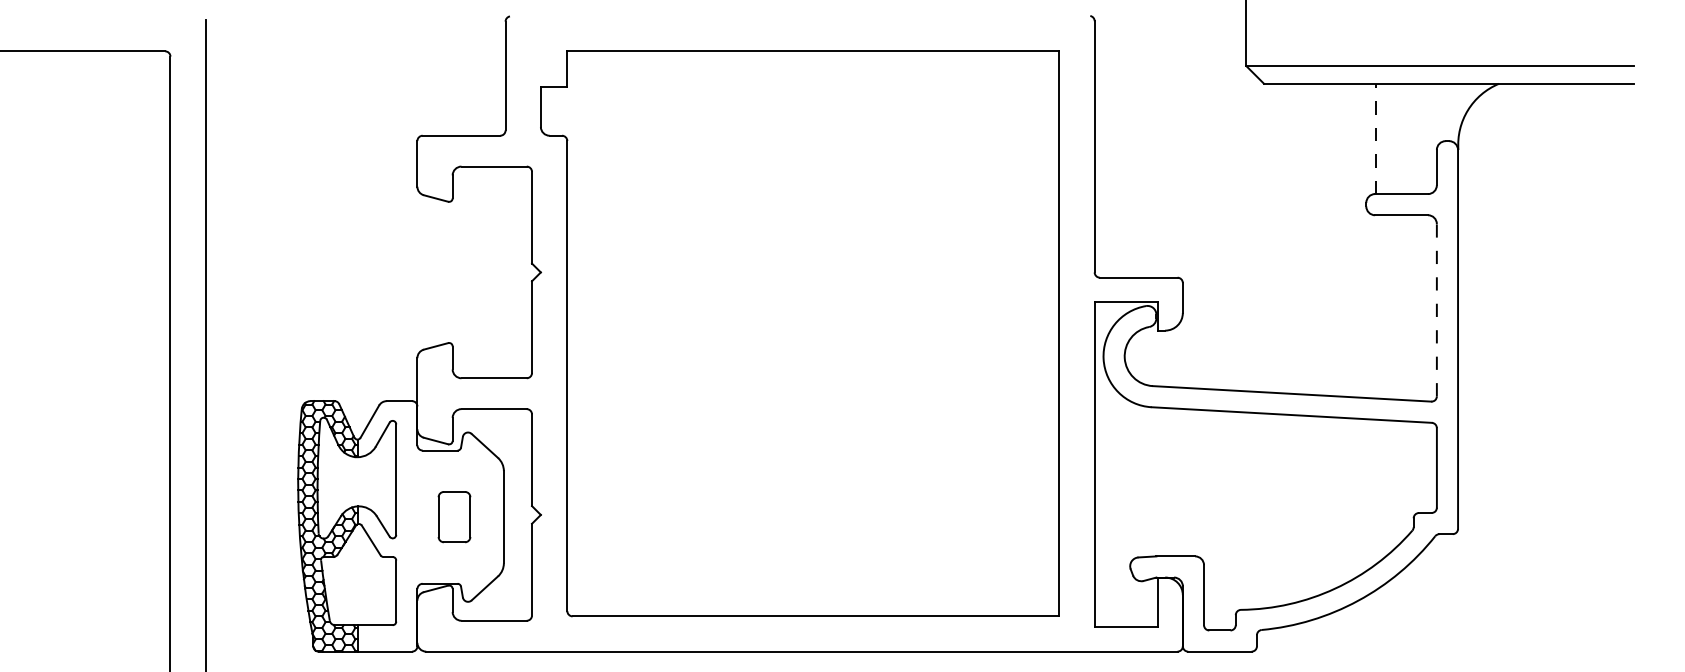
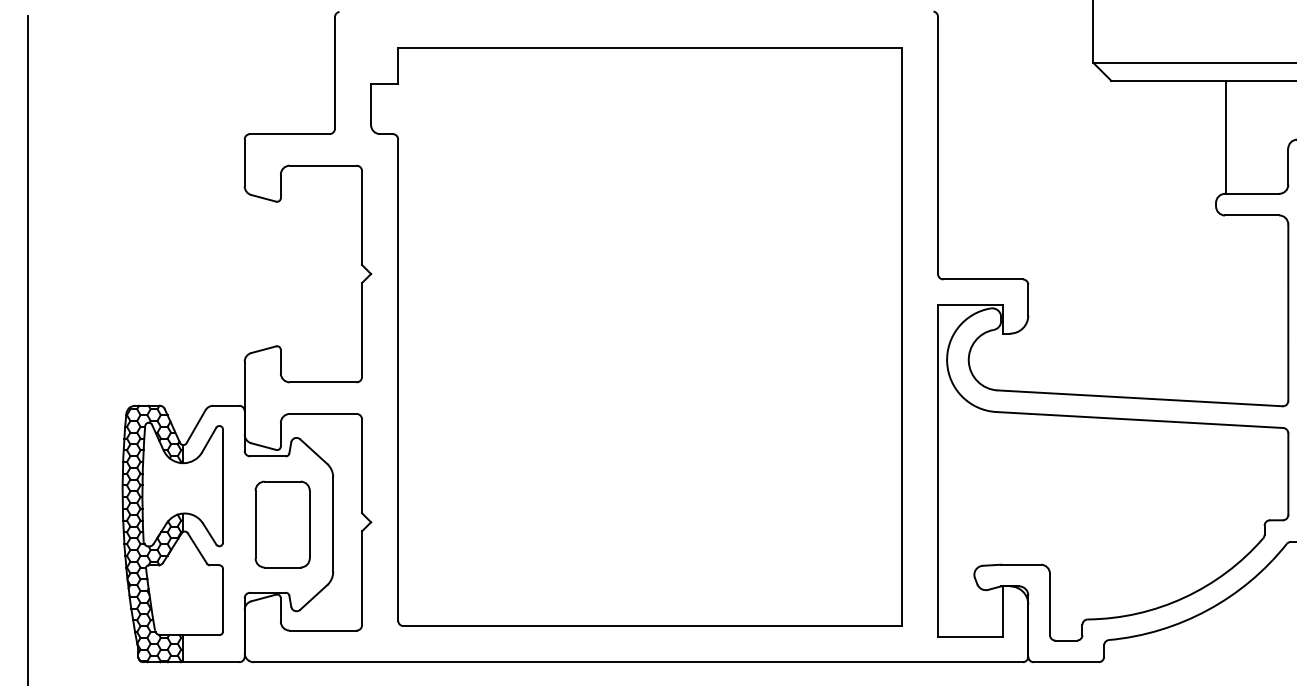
line: (1375, 138) -> (1225, 136), dashed -> solid
line: (1436, 309) -> (1287, 311), dashed -> solid
part: (454, 516) -> (282, 523), size x1.67

